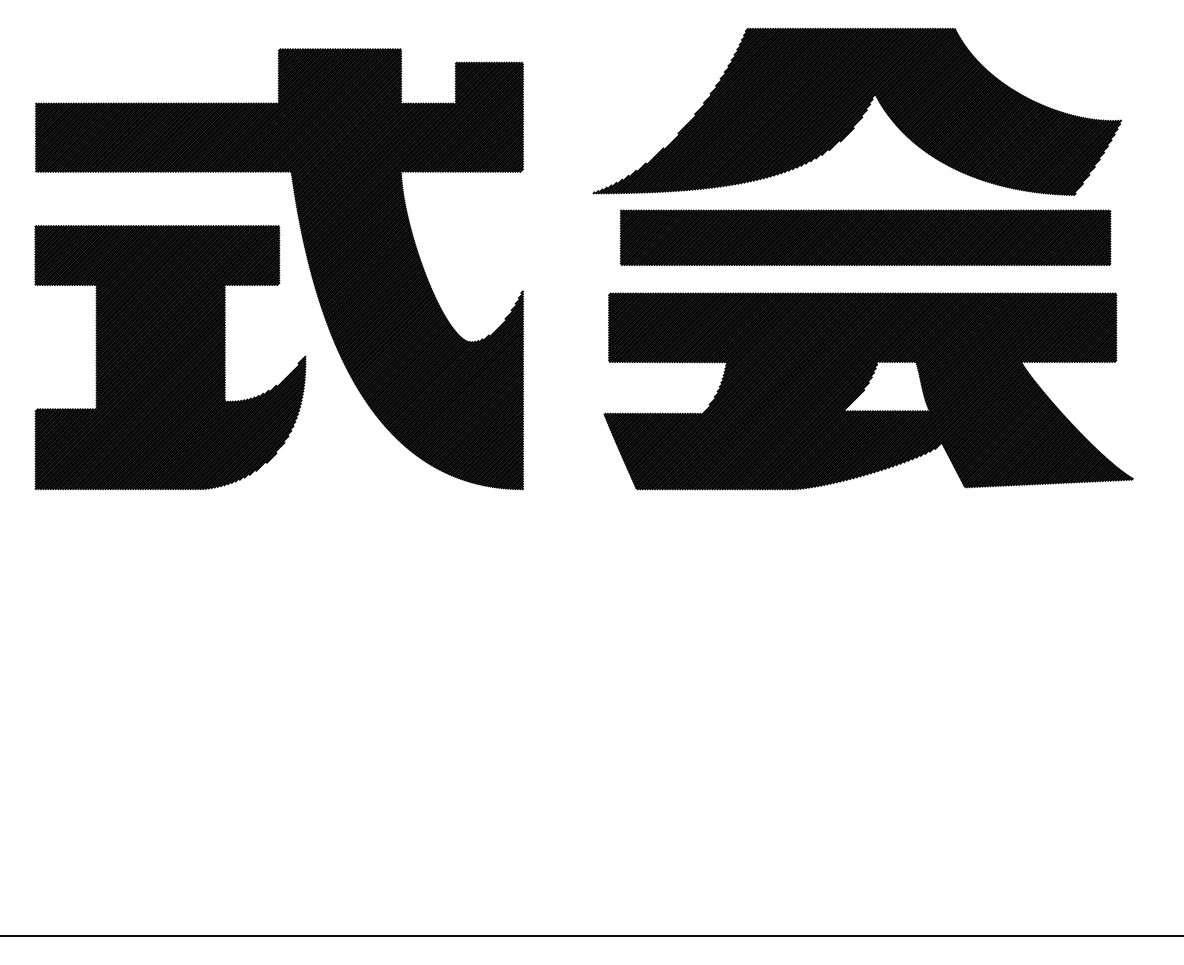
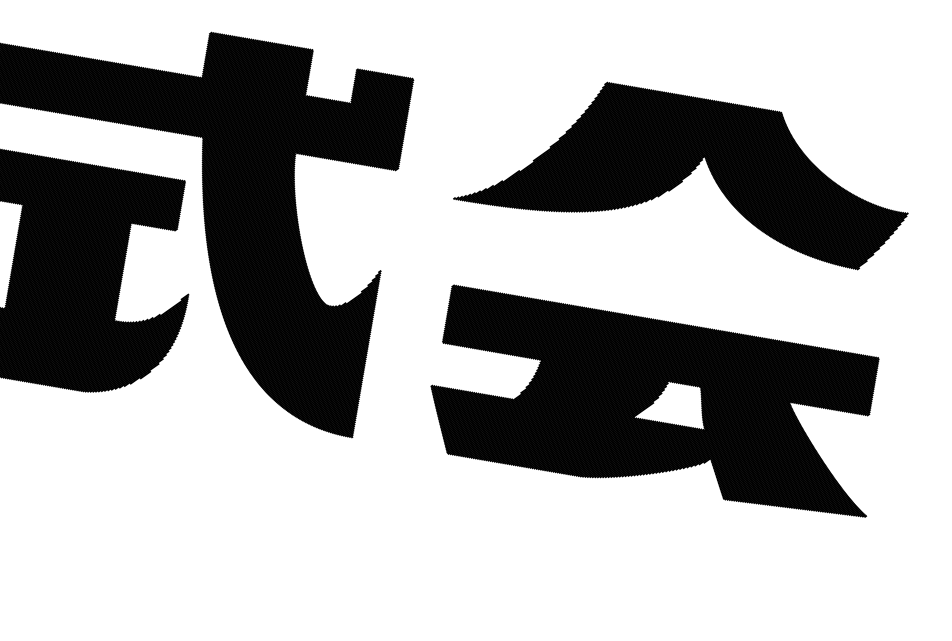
part: (865, 237) -> (676, 274), removed

